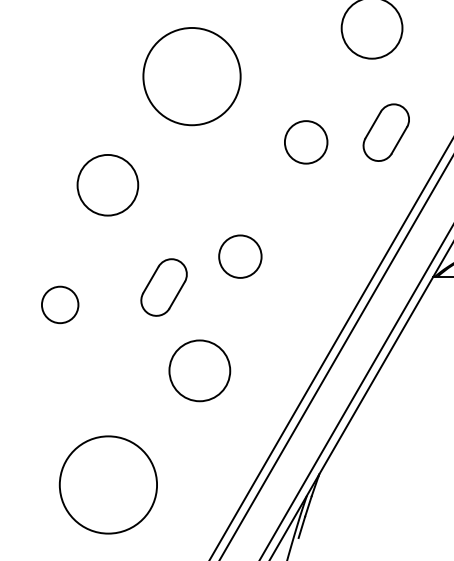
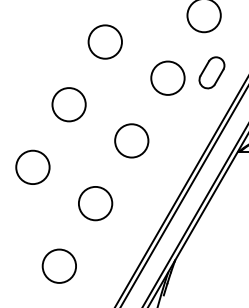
circle: (190, 75) -> (104, 41), size x0.62
circle: (305, 141) -> (167, 77), size x1.43
circle: (106, 184) -> (68, 104), moved
circle: (239, 255) -> (131, 140), size x1.43
part: (163, 286) -> (89, 157), removed
circle: (59, 305) -> (32, 167), size x1.67
circle: (199, 370) -> (95, 203), moved
circle: (108, 483) -> (59, 265), size x0.62

